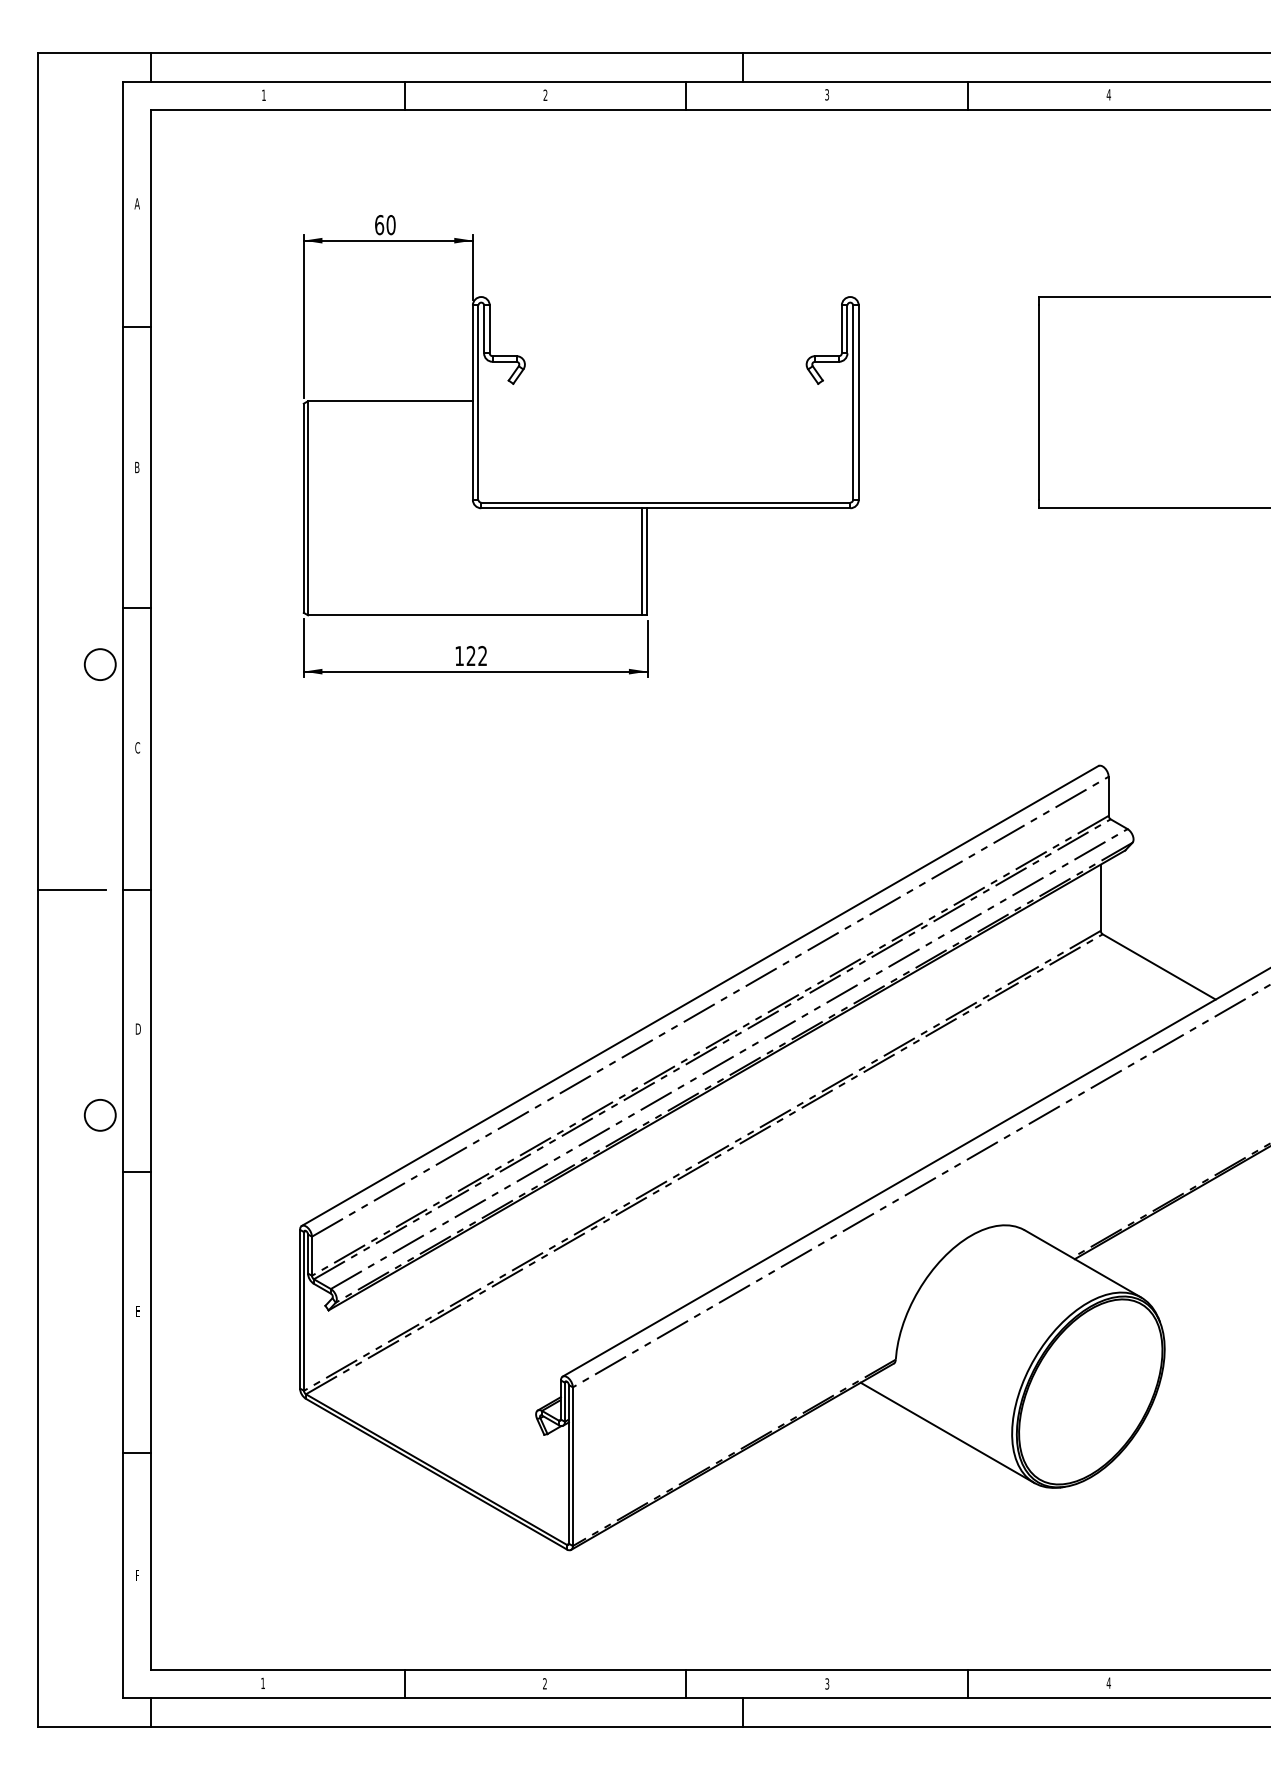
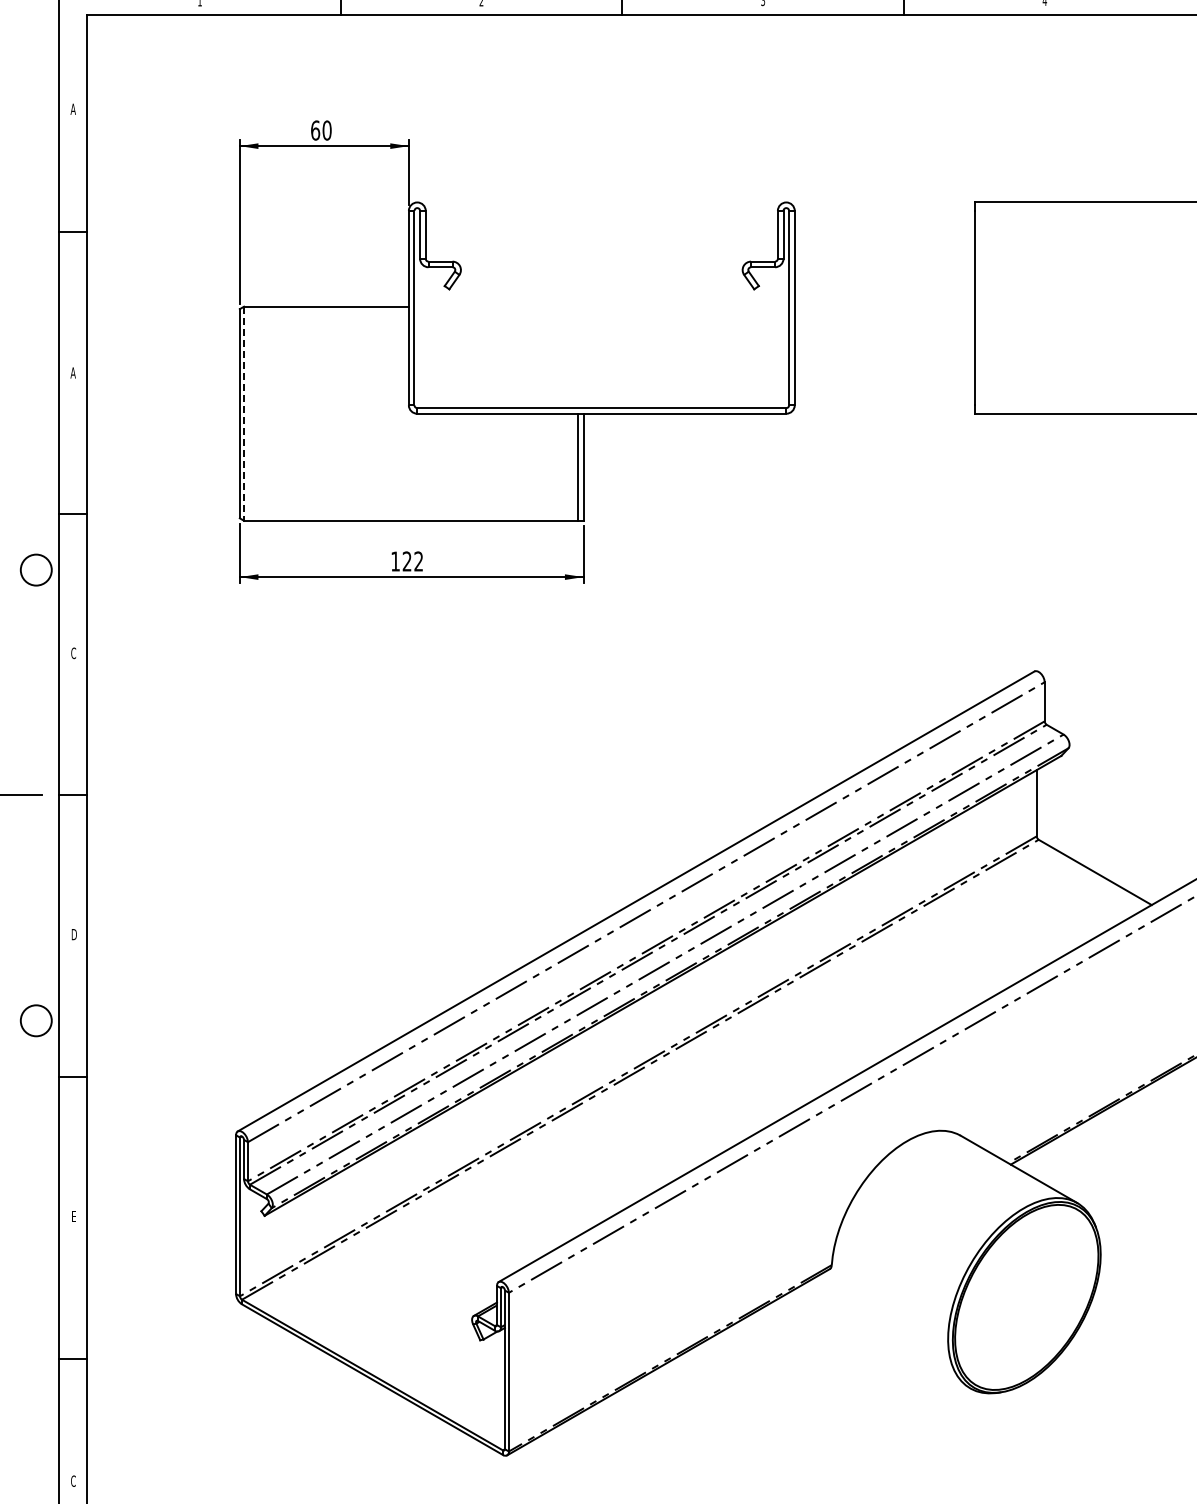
text: (136, 467) -> (72, 372), B -> A
line: (308, 508) -> (244, 413), solid -> dashed
line: (947, 1432) -> (883, 1337), removed
text: (137, 1575) -> (73, 1480), F -> C

